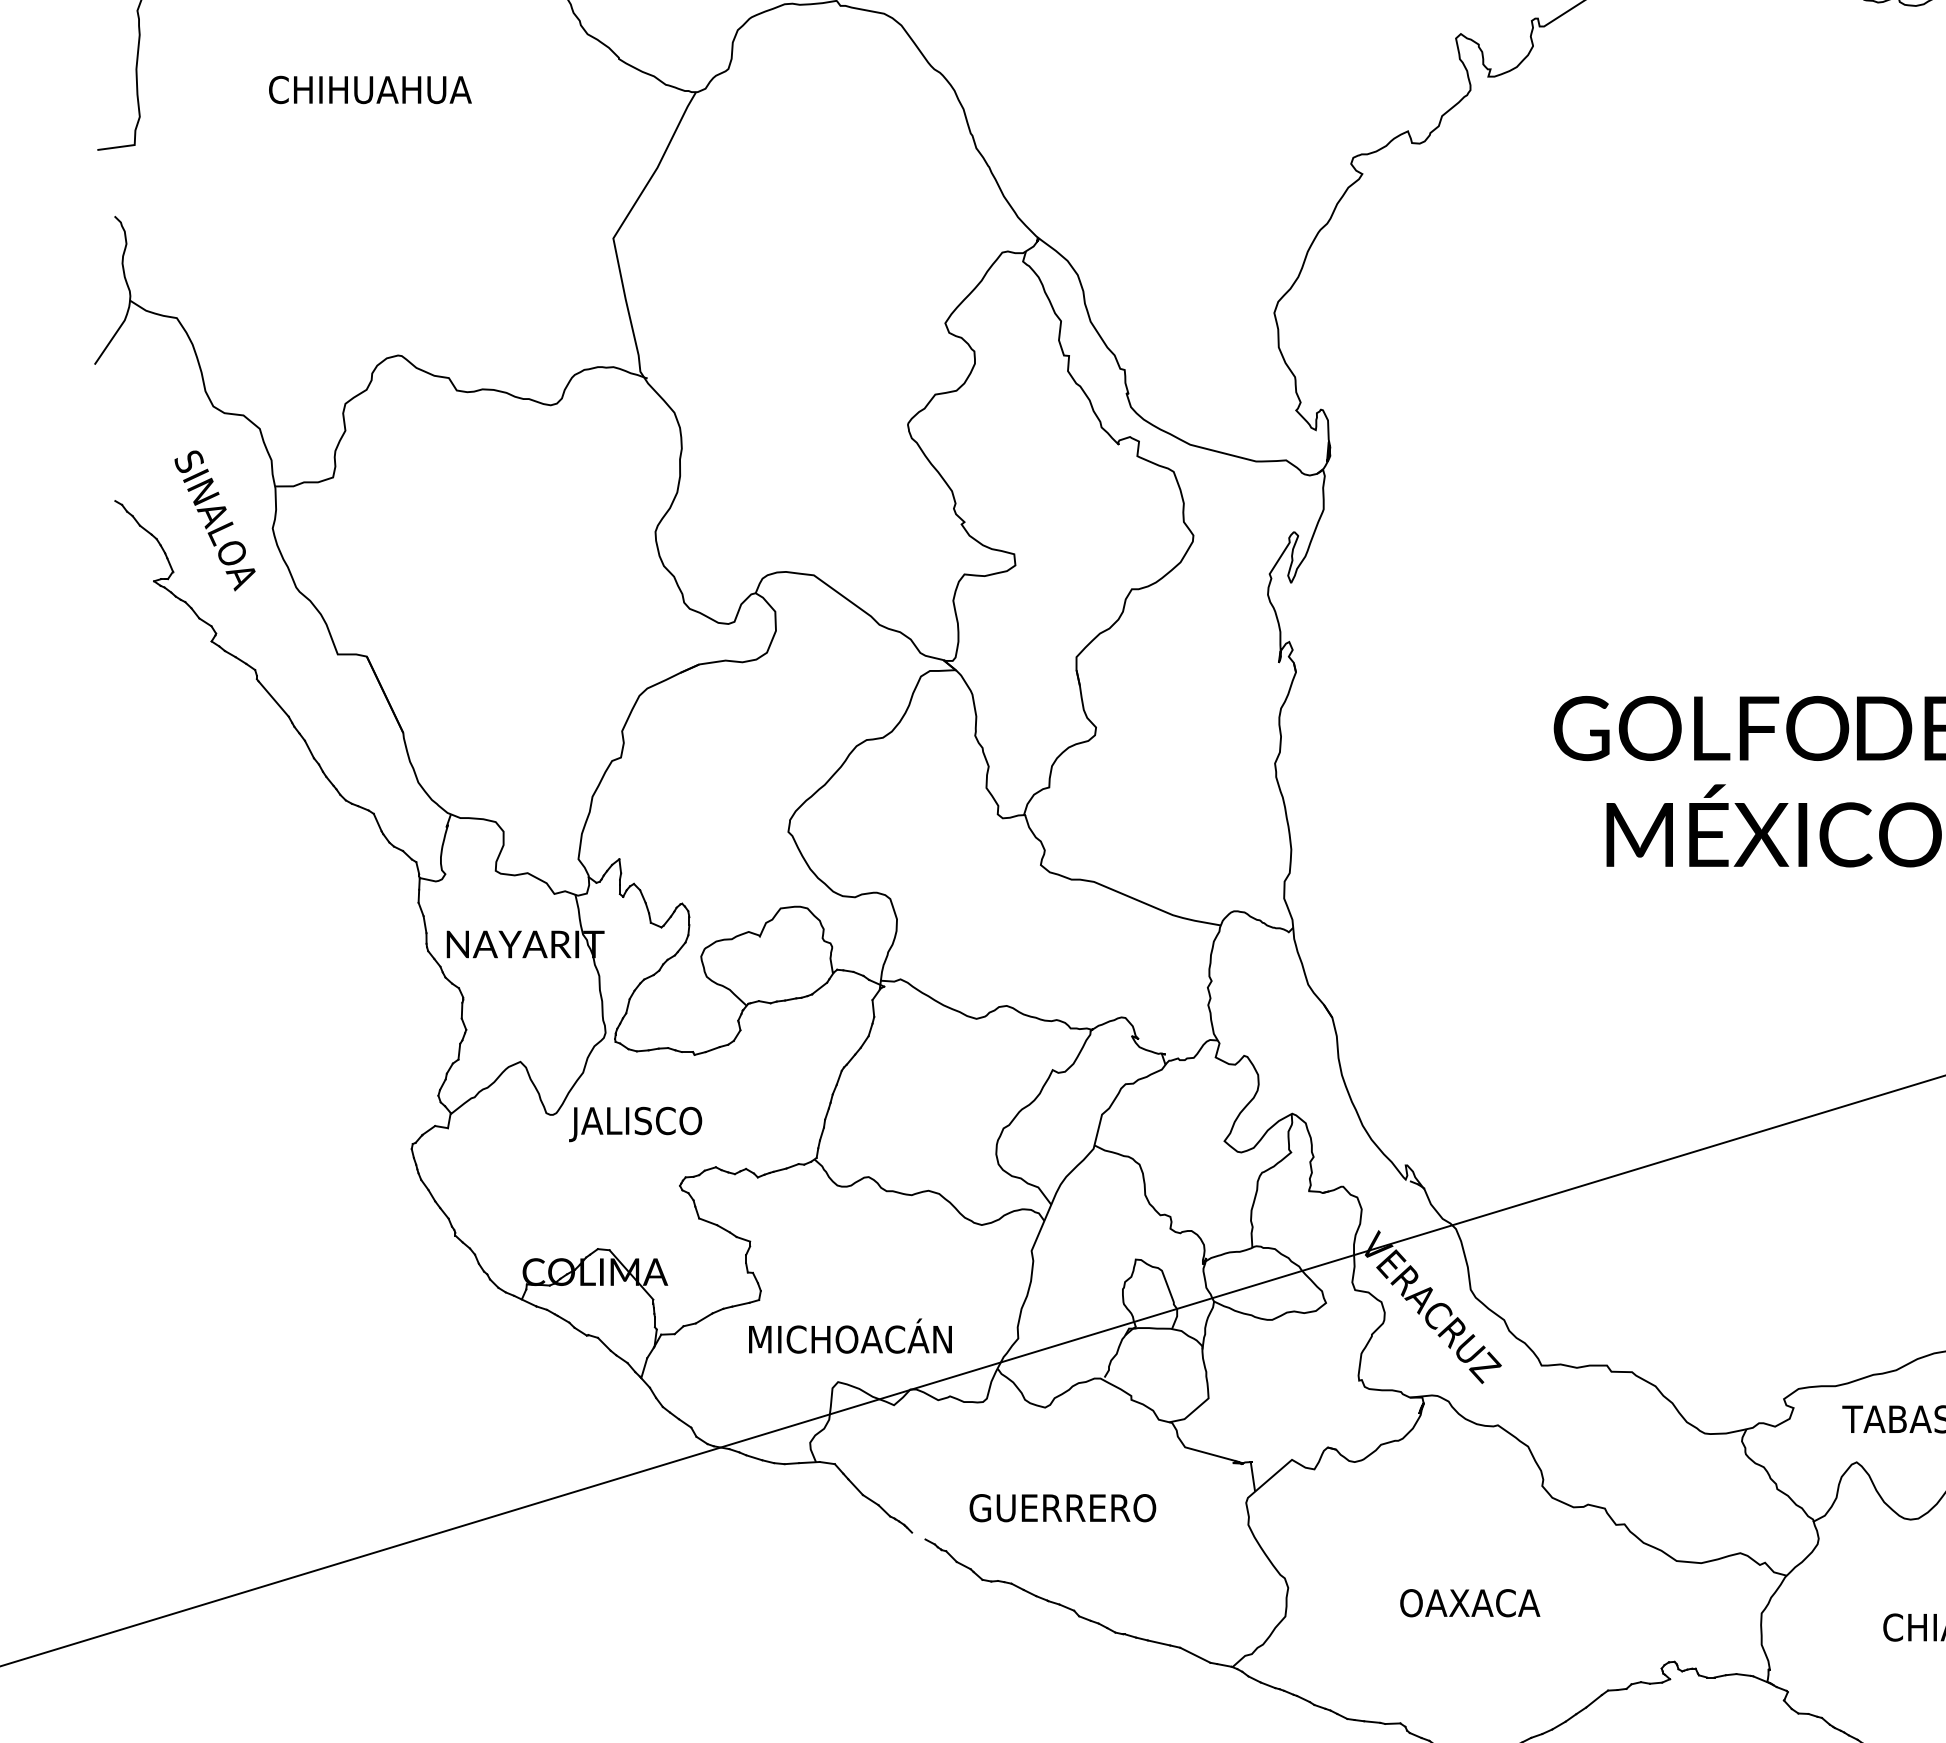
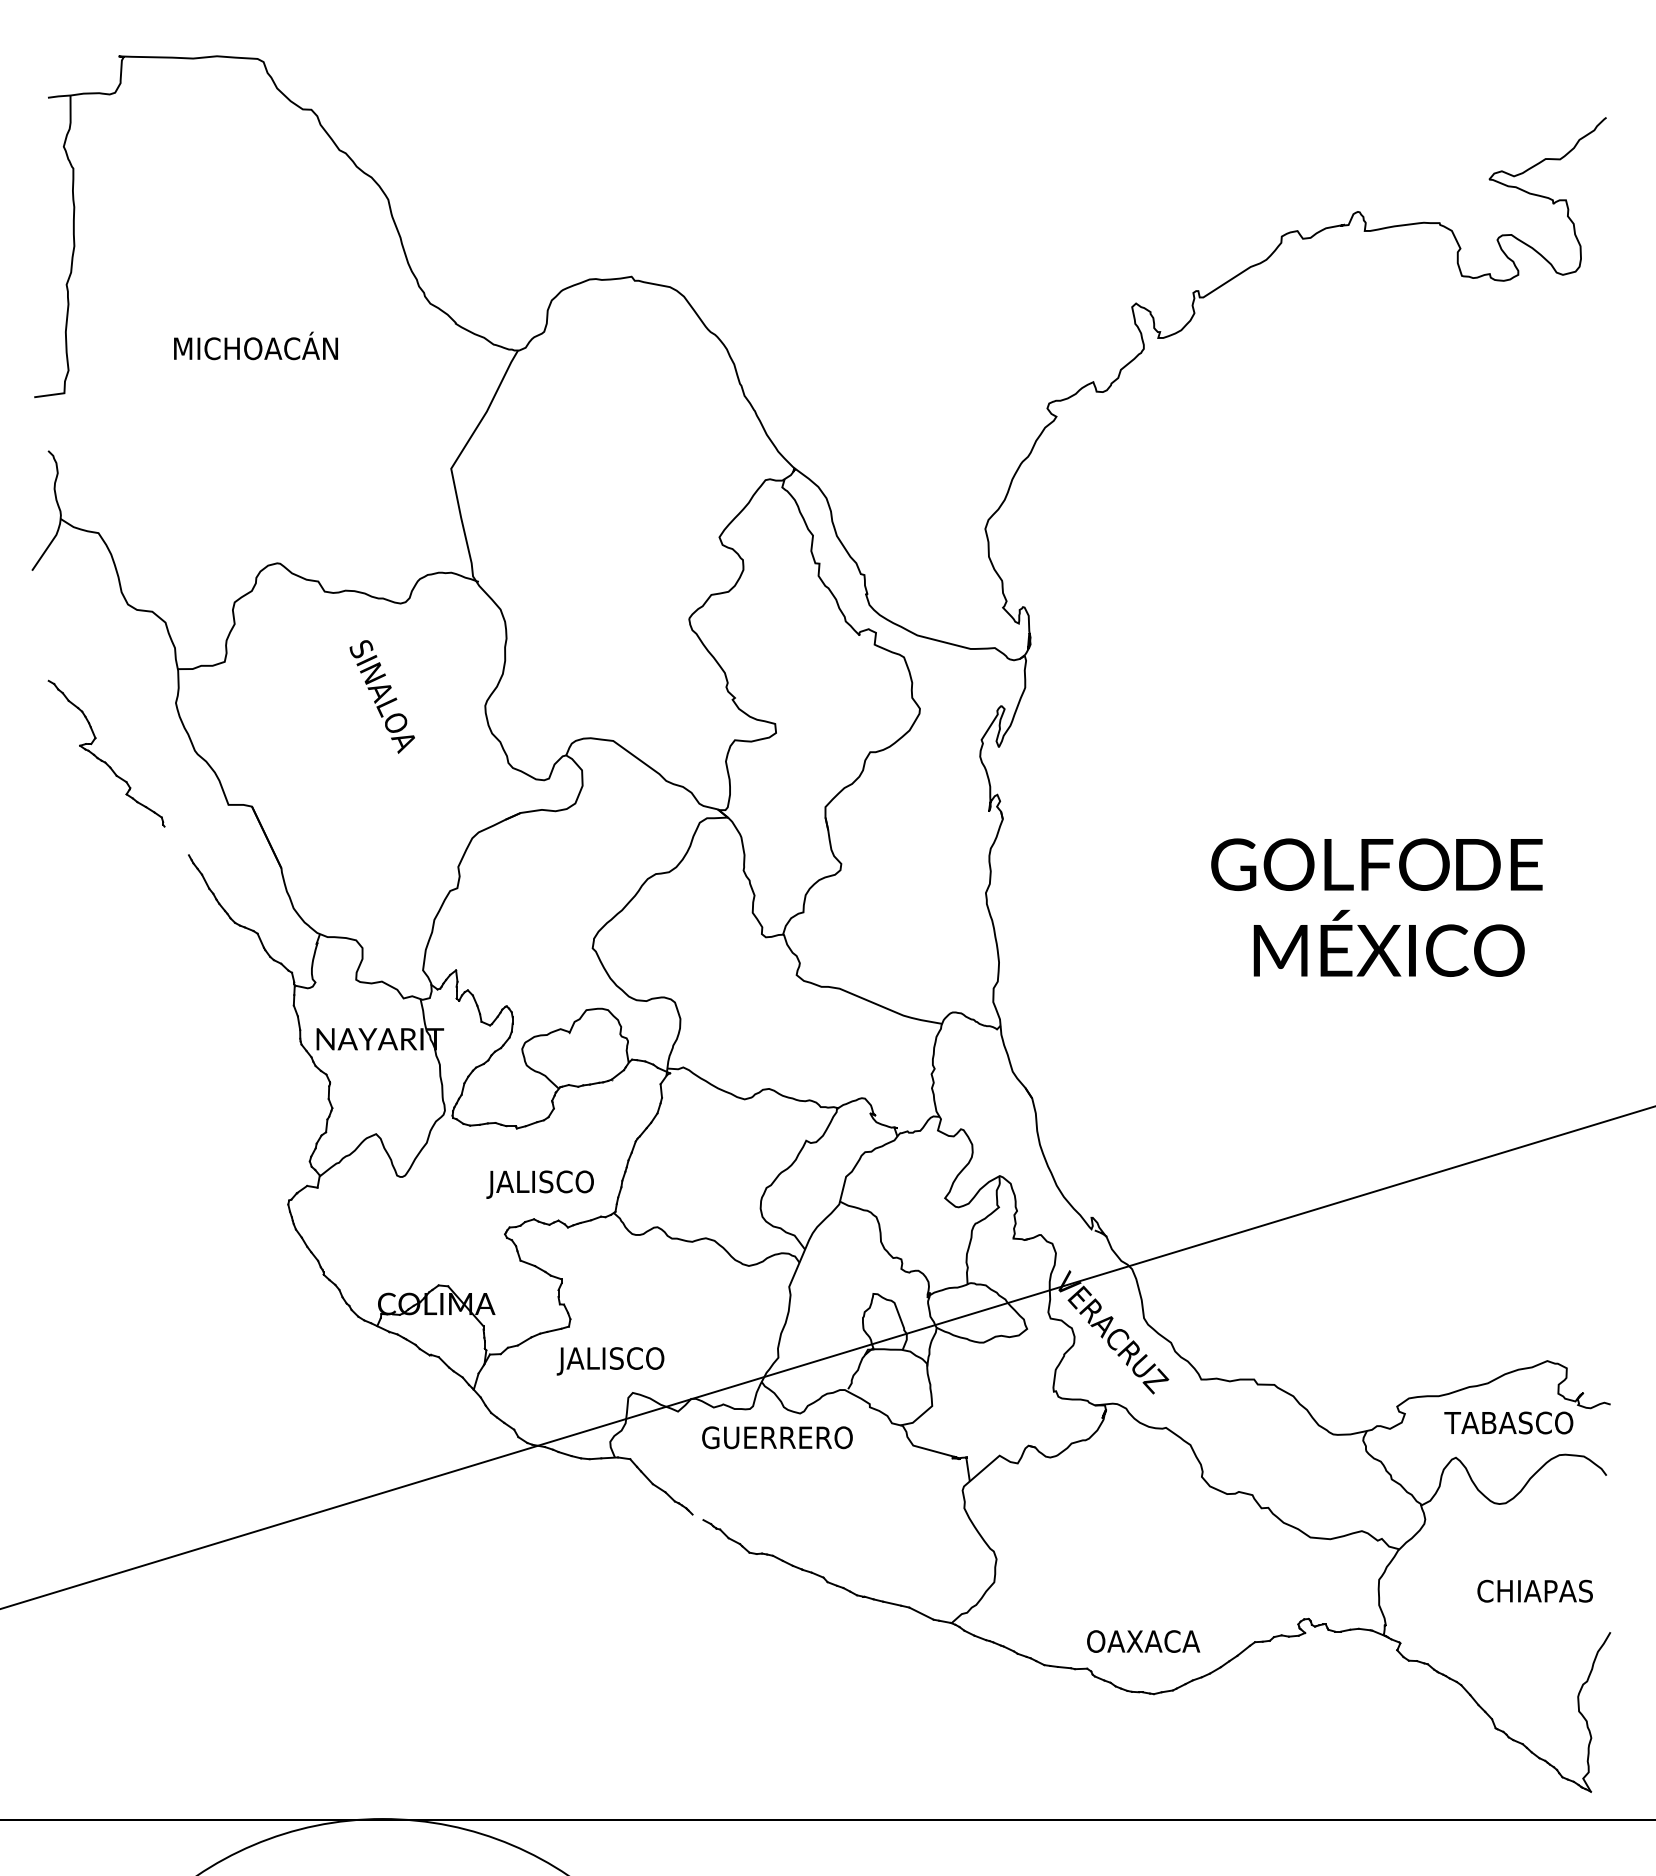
text: (371, 85) -> (255, 345), CHIHUAHUA -> MICHOACÁN
text: (213, 520) -> (381, 696), moved
line: (273, 698) -> (176, 840), removed
text: (634, 1124) -> (539, 1184), moved
text: (847, 1339) -> (640, 1358), MICHOACÁN -> JALISCO
text: (1062, 1507) -> (777, 1437), moved
text: (1470, 1603) -> (1143, 1641), moved

